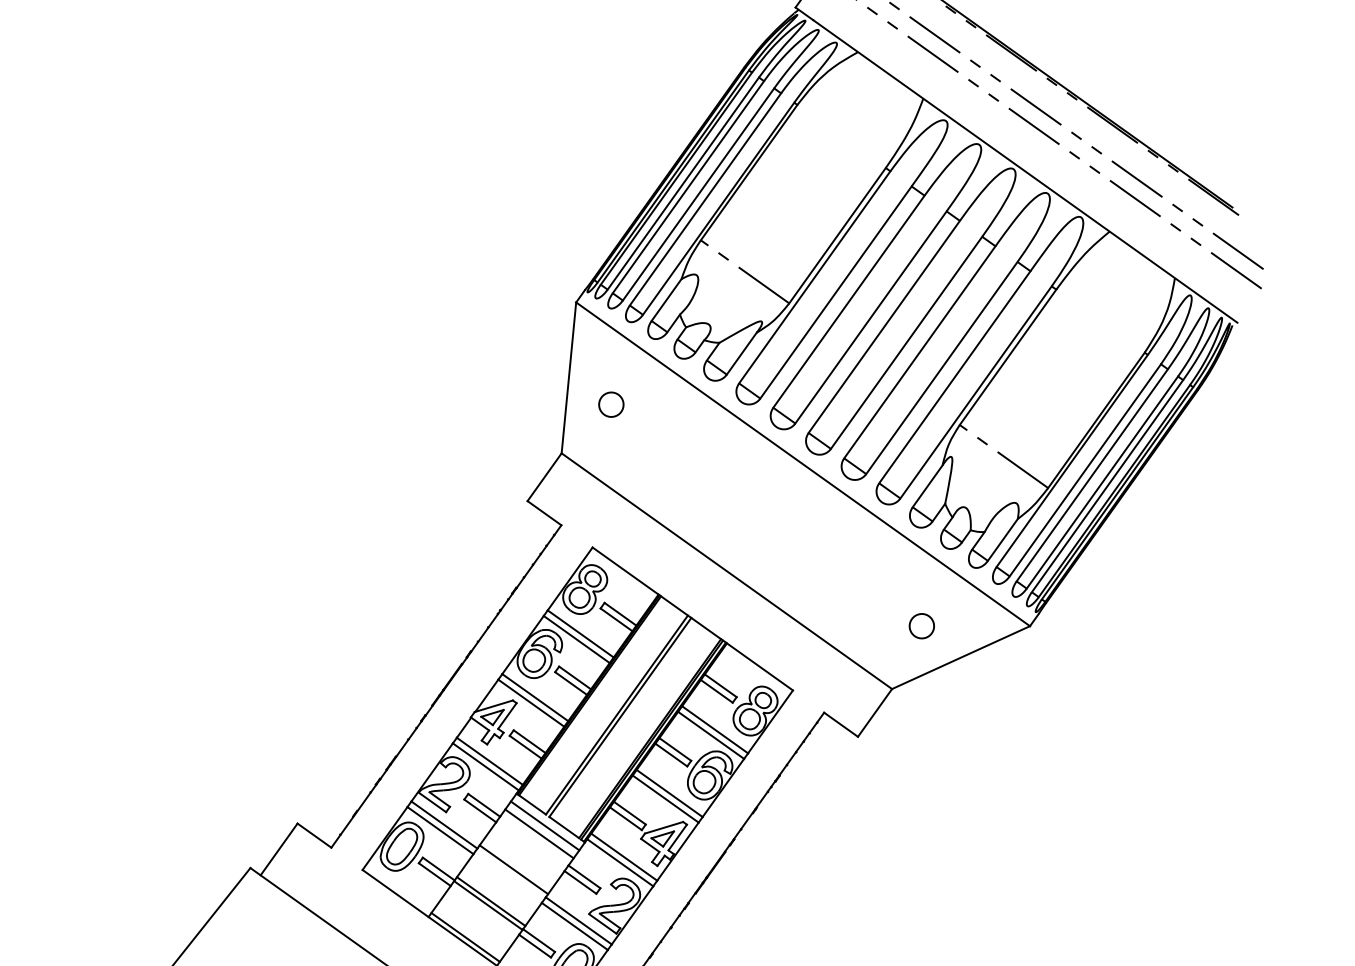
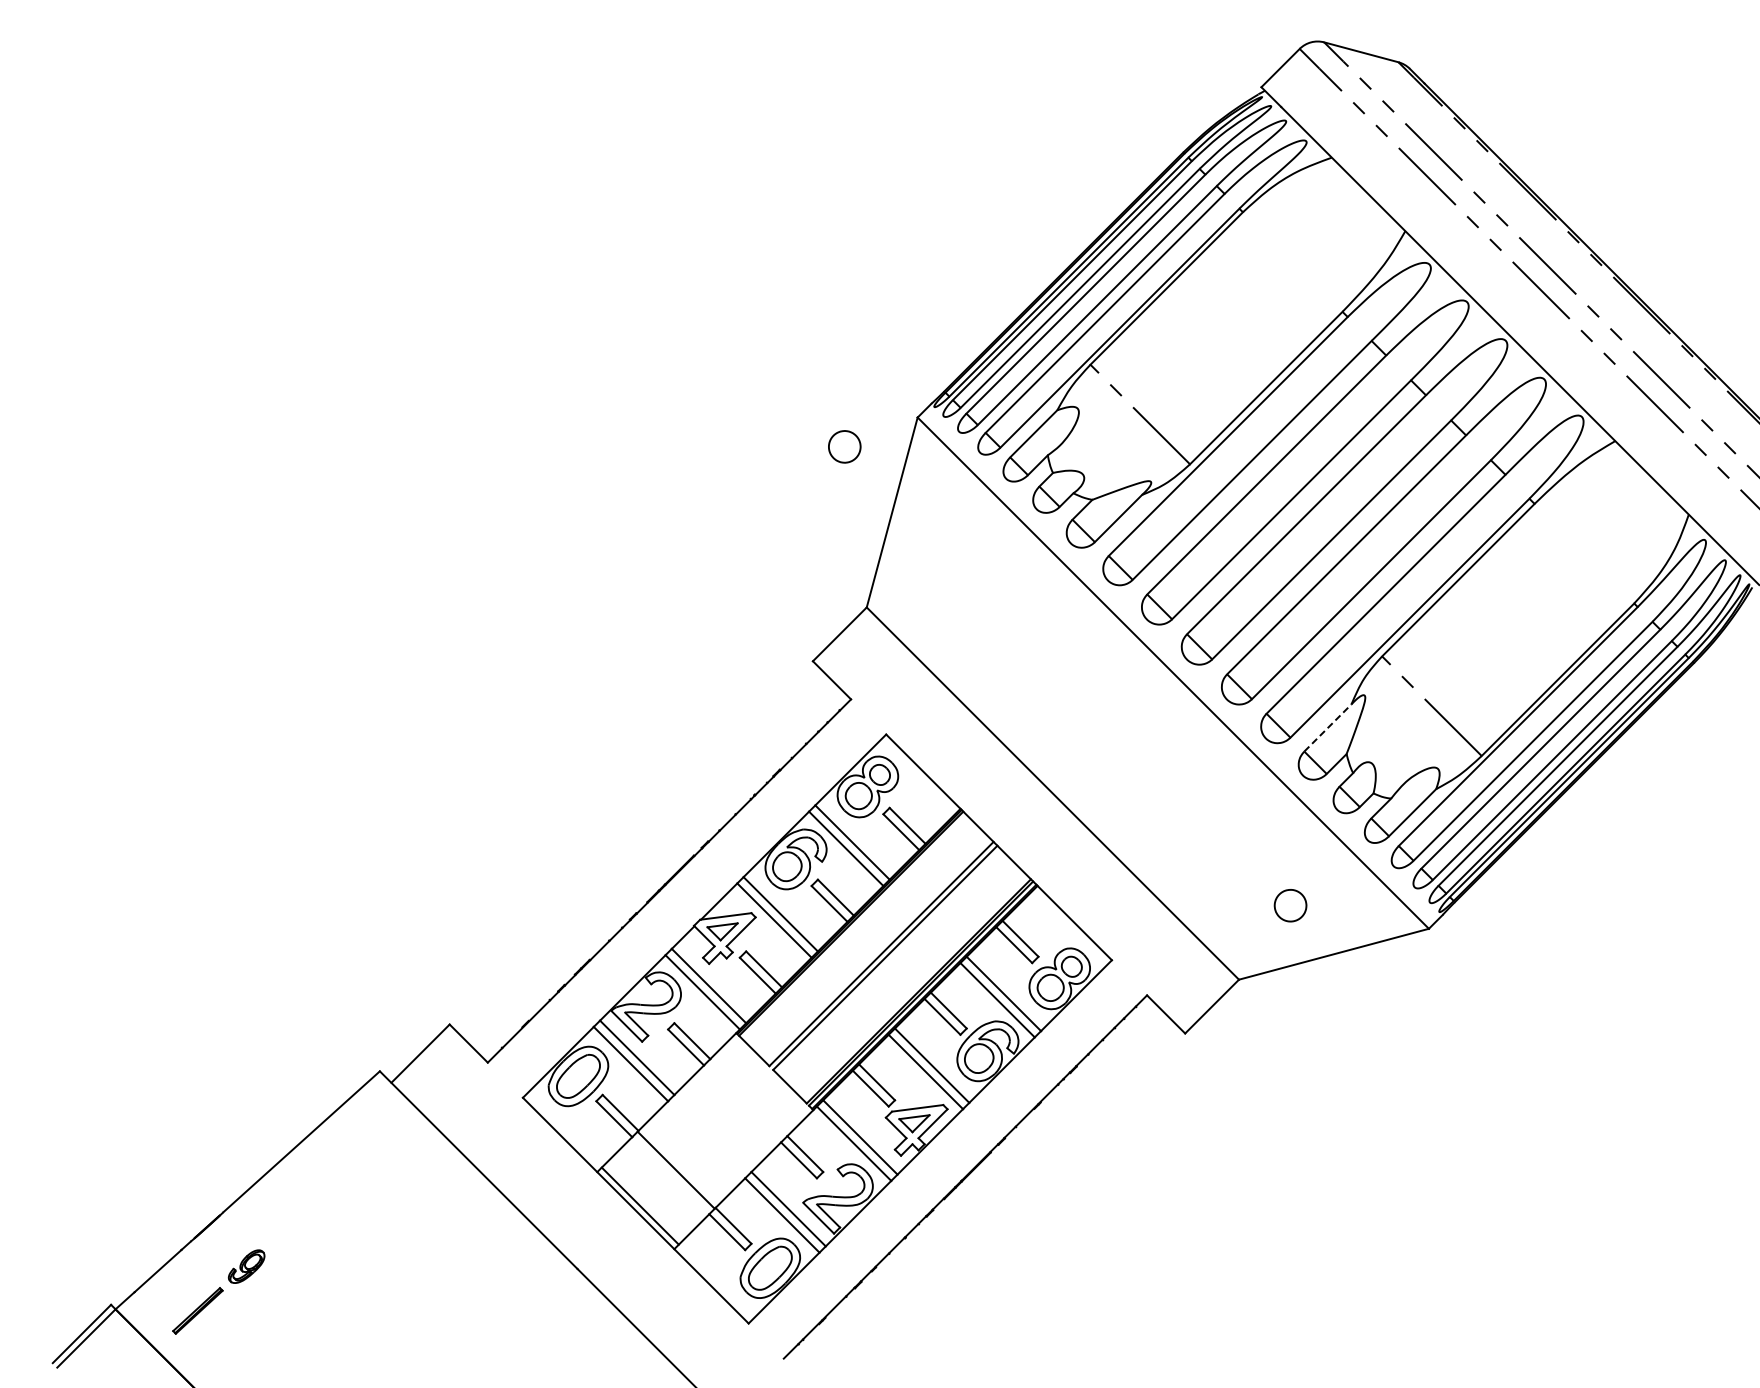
part: (611, 404) -> (844, 446), moved
line: (928, 485) -> (1328, 727), solid -> dashed
line: (544, 825) -> (765, 1080), removed
line: (539, 833) -> (756, 1089), removed
line: (513, 869) -> (716, 1129), removed
line: (491, 901) -> (680, 1165), removed

